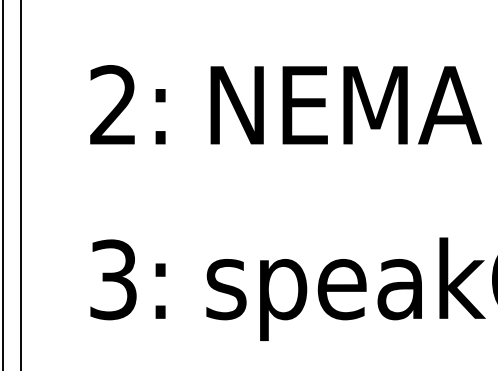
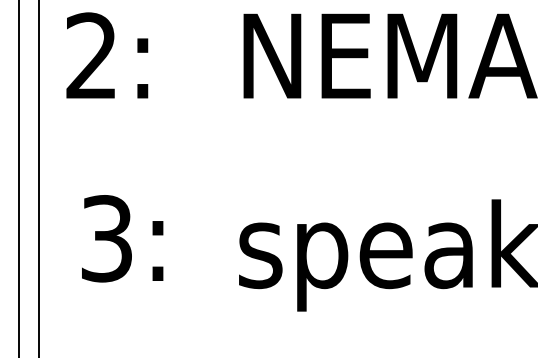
text: (127, 104) -> (106, 55), moved
text: (127, 279) -> (122, 238), moved

